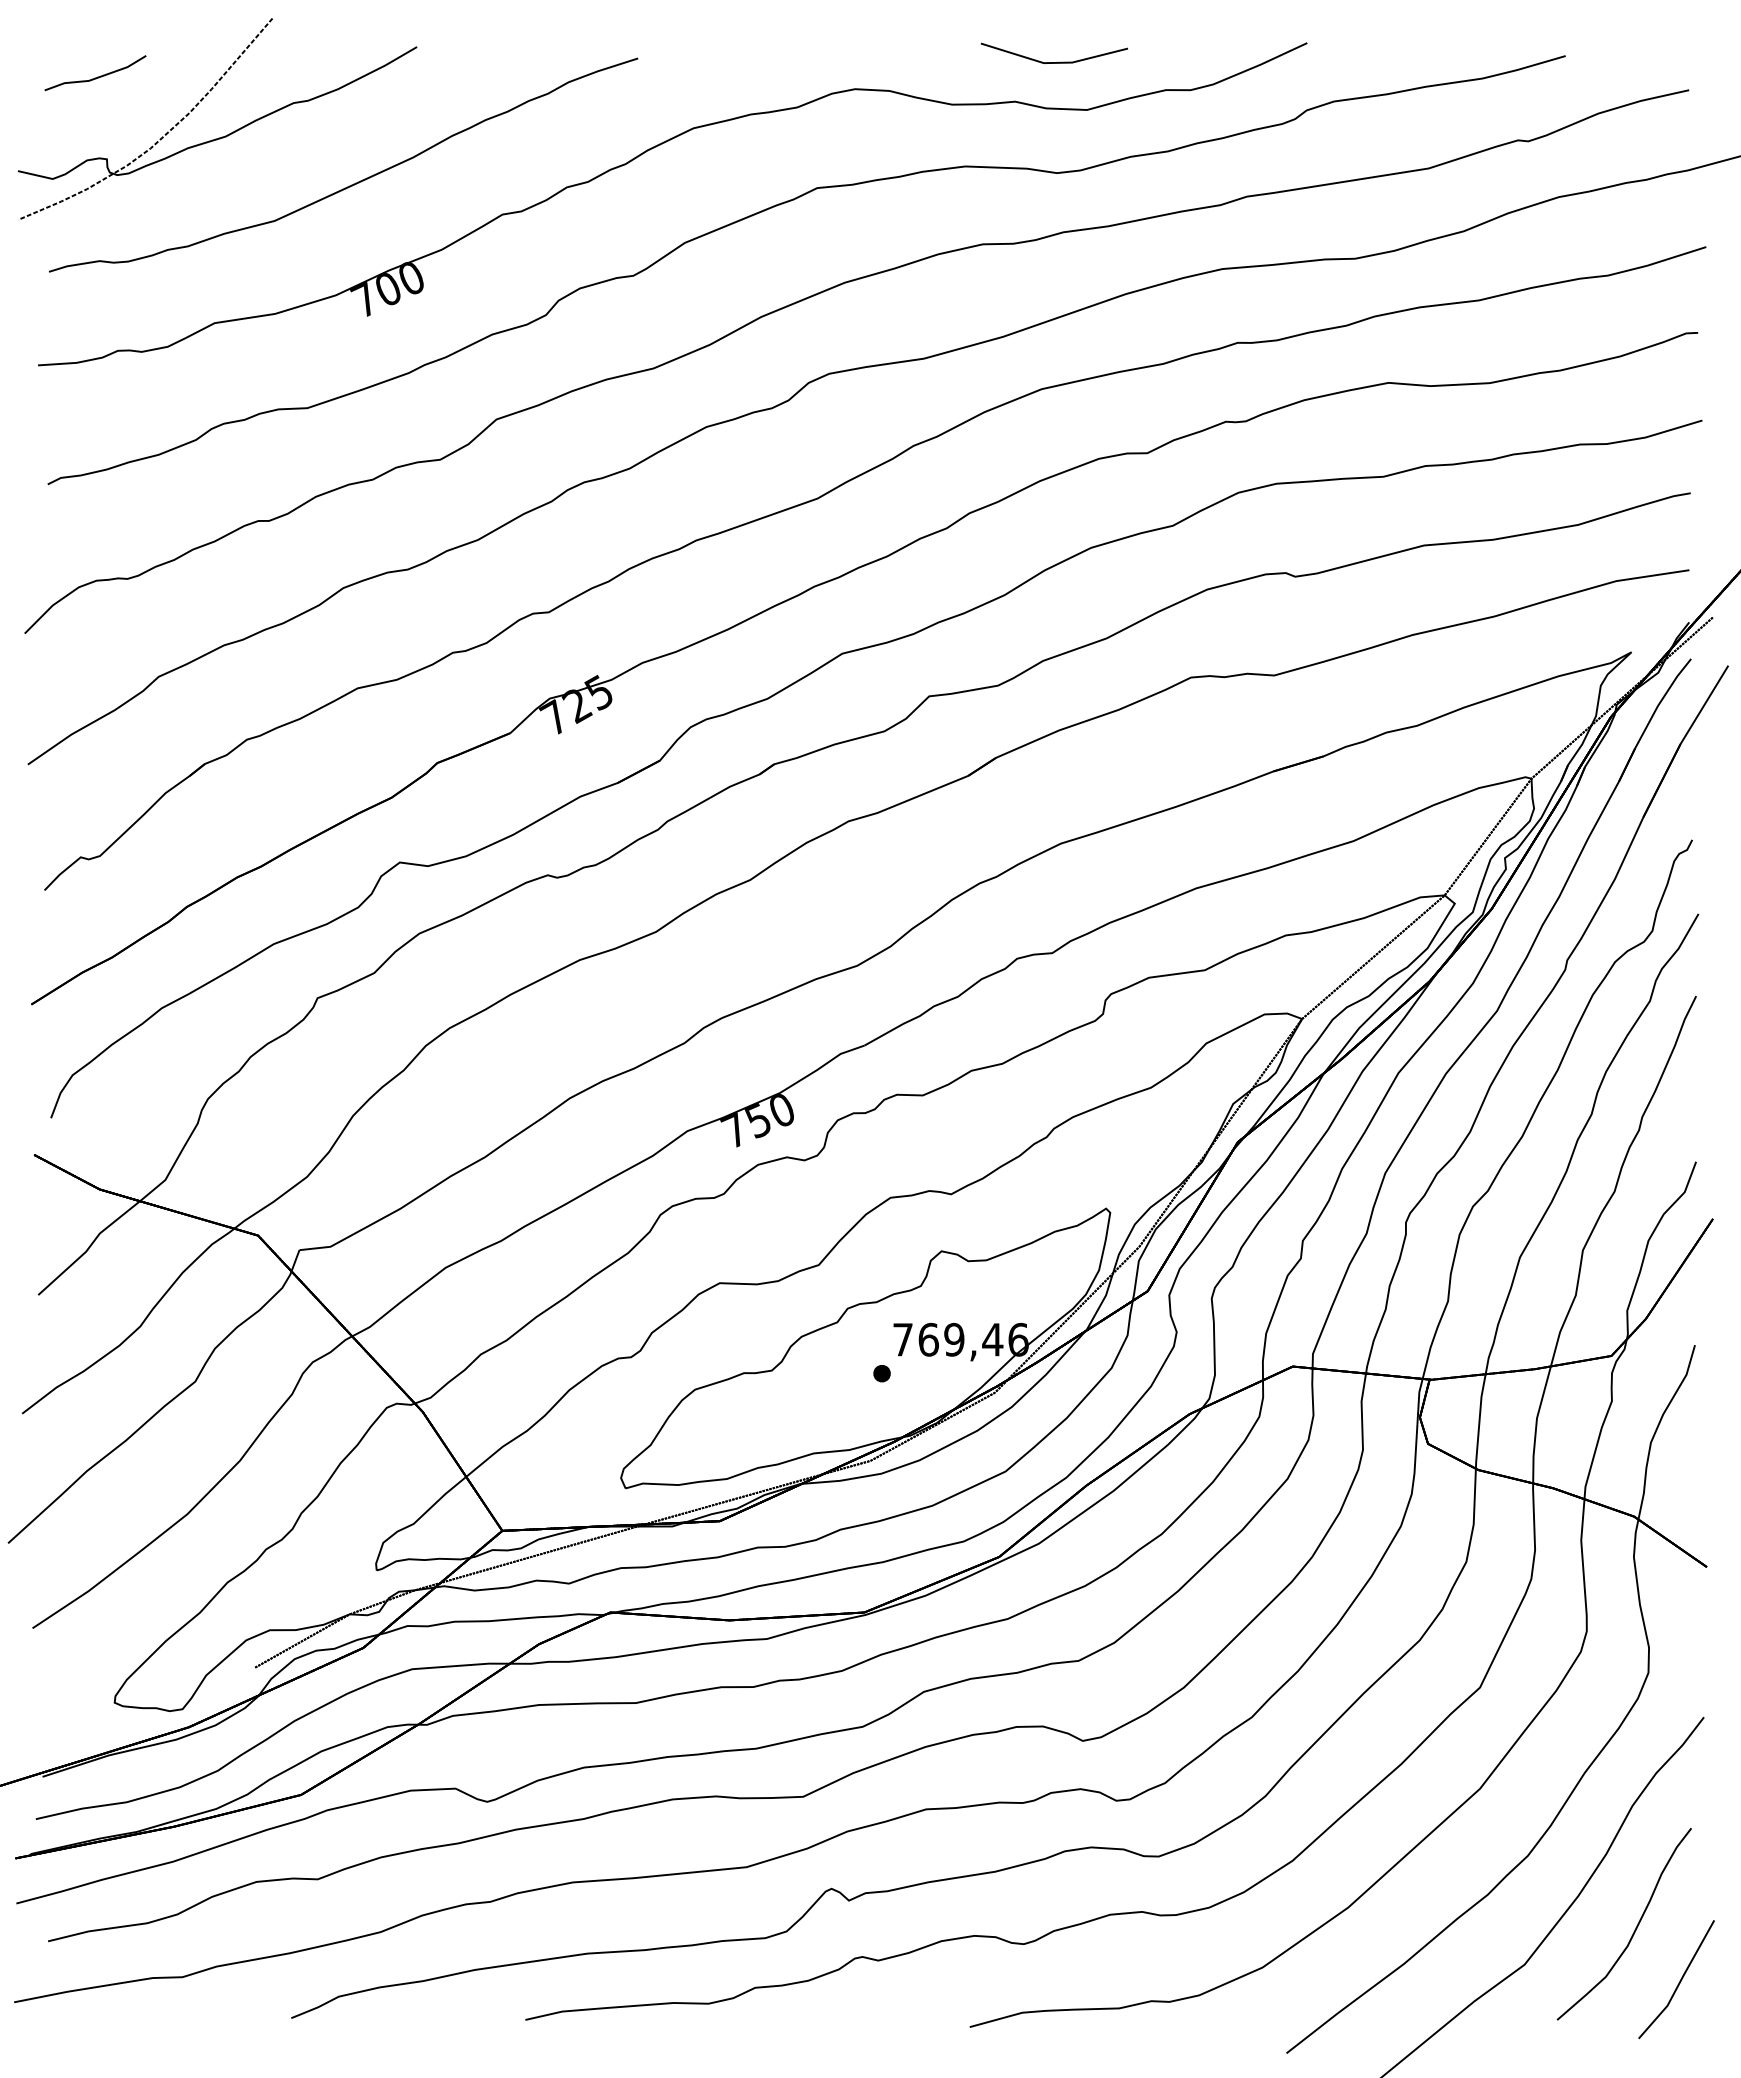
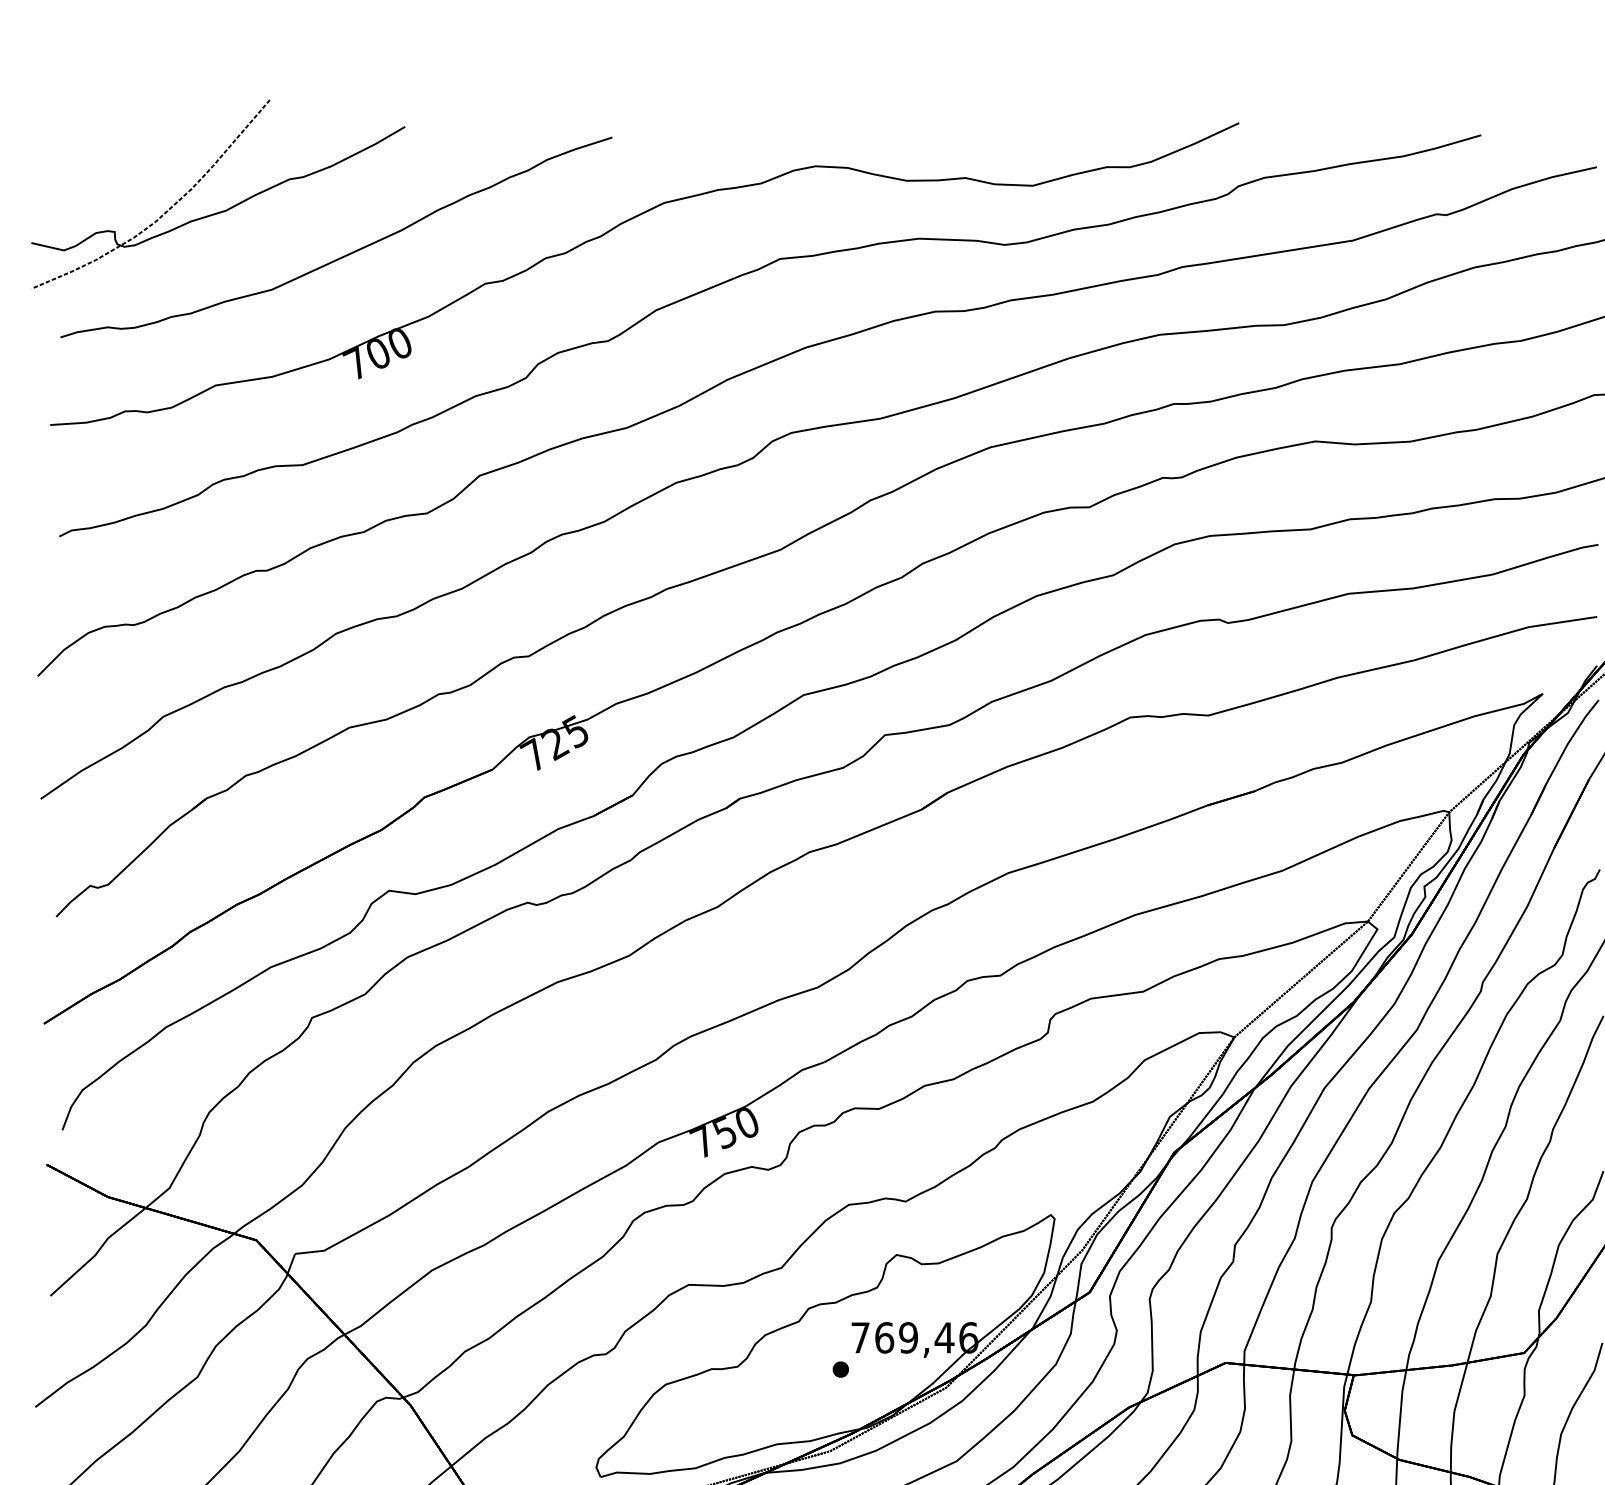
line: (1053, 62) -> (1001, 141), removed
line: (97, 76) -> (105, 154), removed

